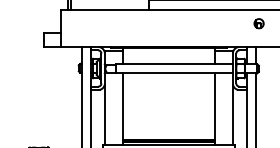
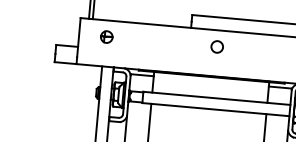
part: (82, 23) -> (106, 36), added
circle: (170, 23) -> (216, 46), added

